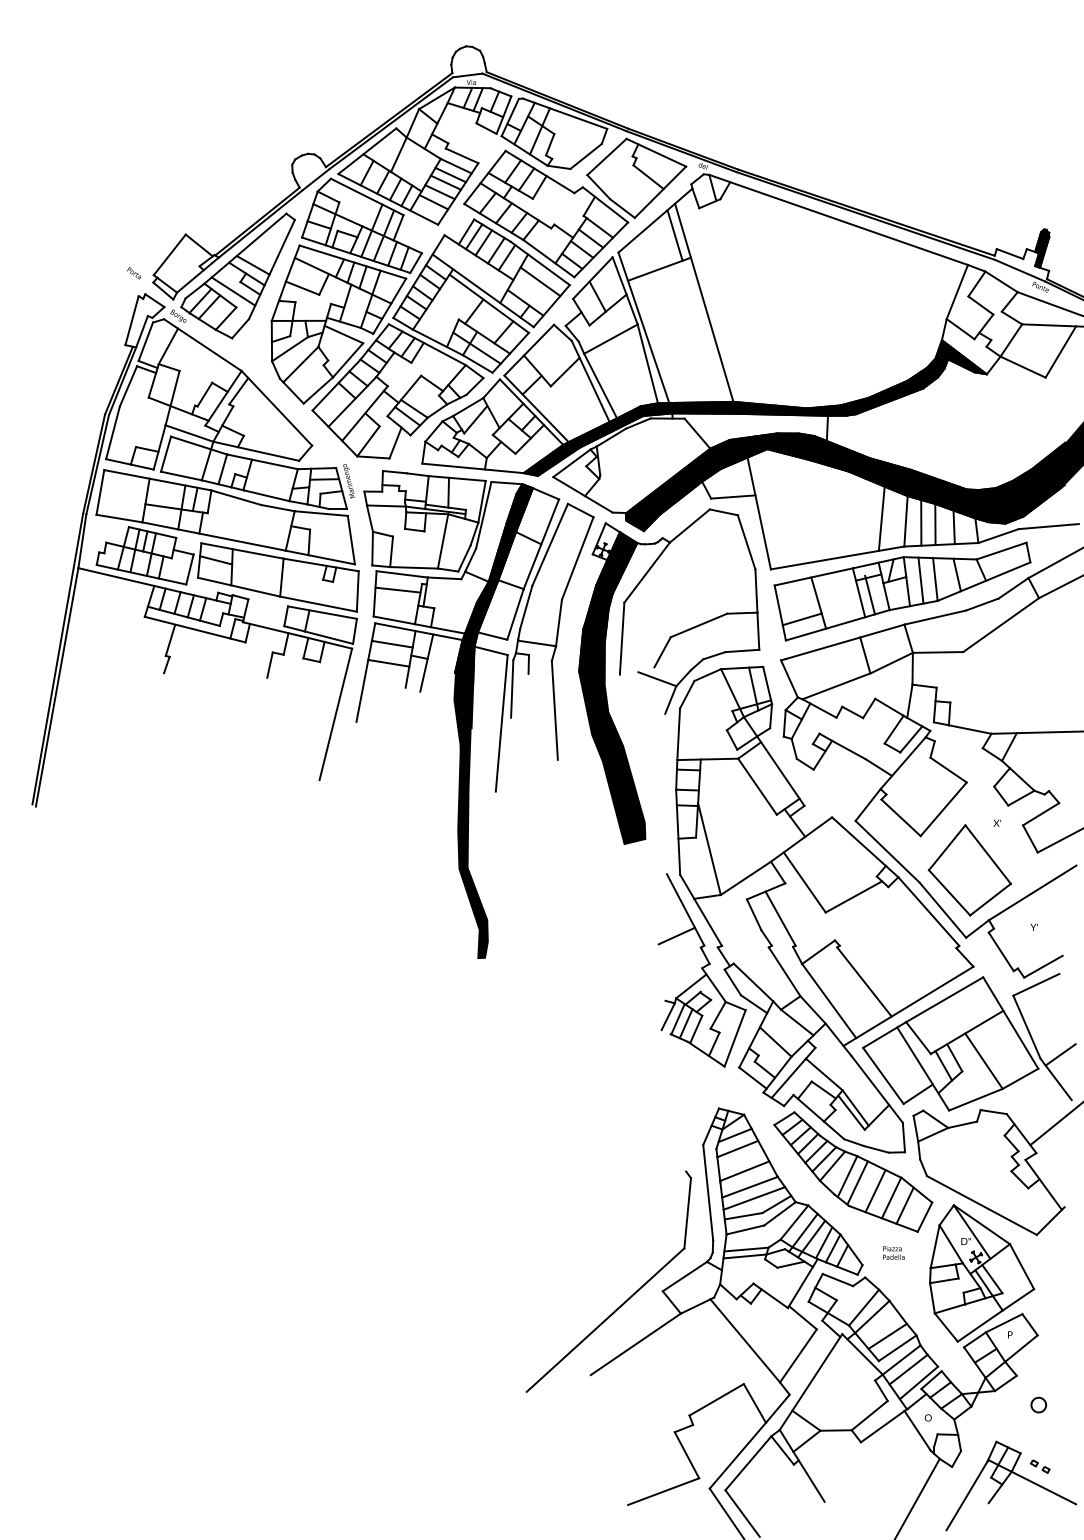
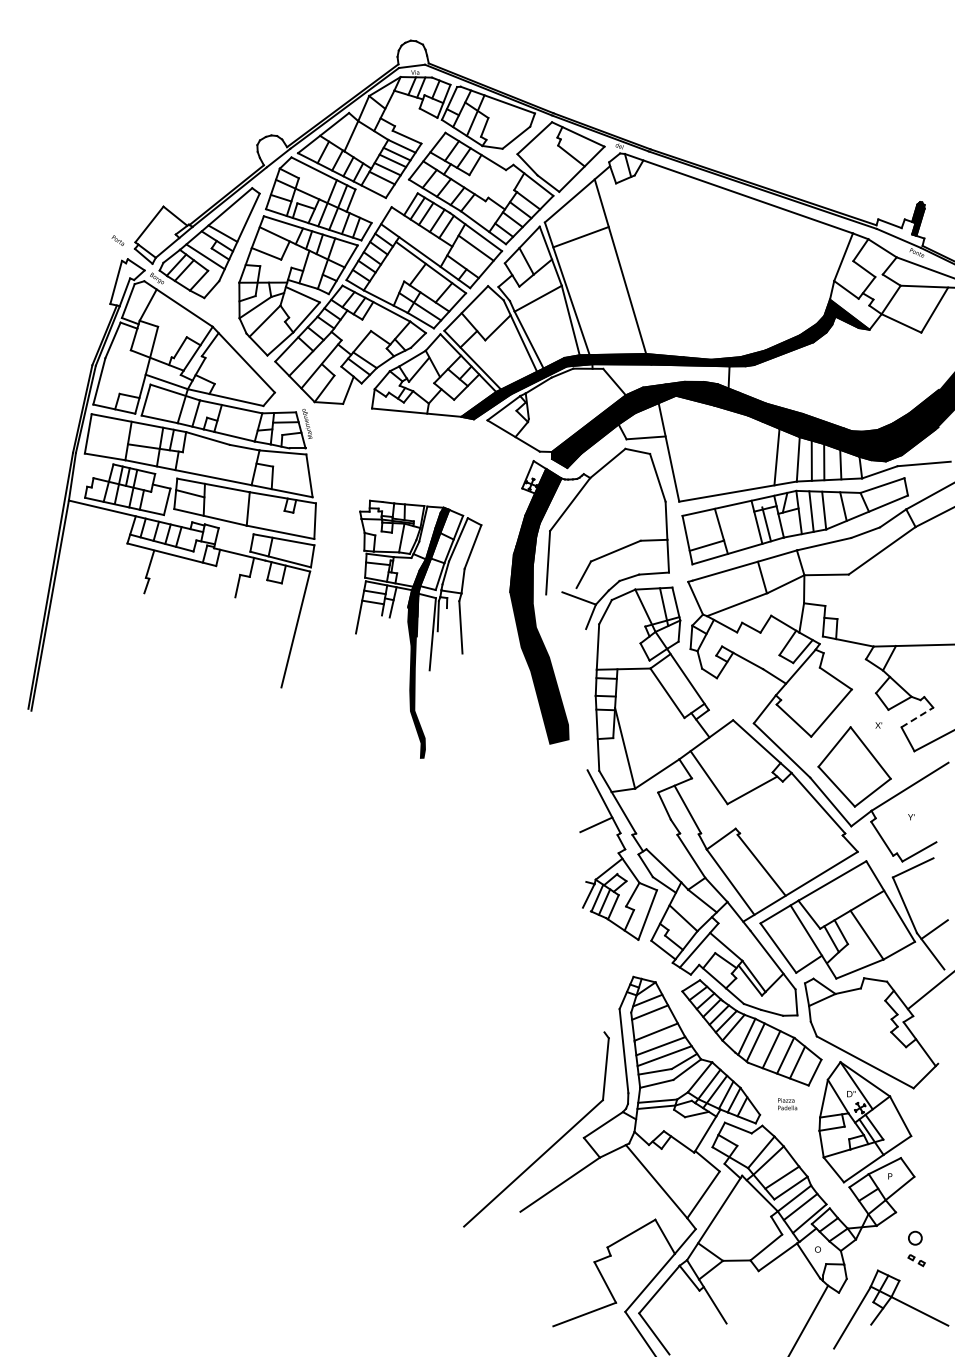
line: (674, 235) -> (594, 207), removed
part: (475, 714) -> (418, 629), size x0.6
line: (1041, 814) -> (917, 717), solid -> dashed
part: (1040, 1466) -> (916, 1260), moved

